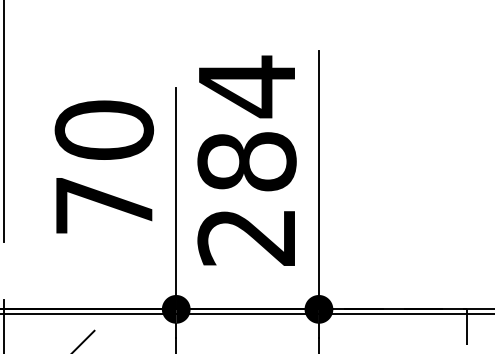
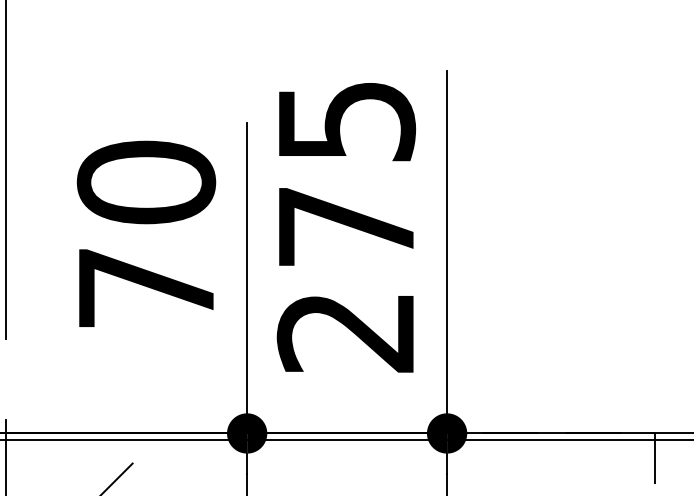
text: (247, 123) -> (346, 172), 284 -> 275

